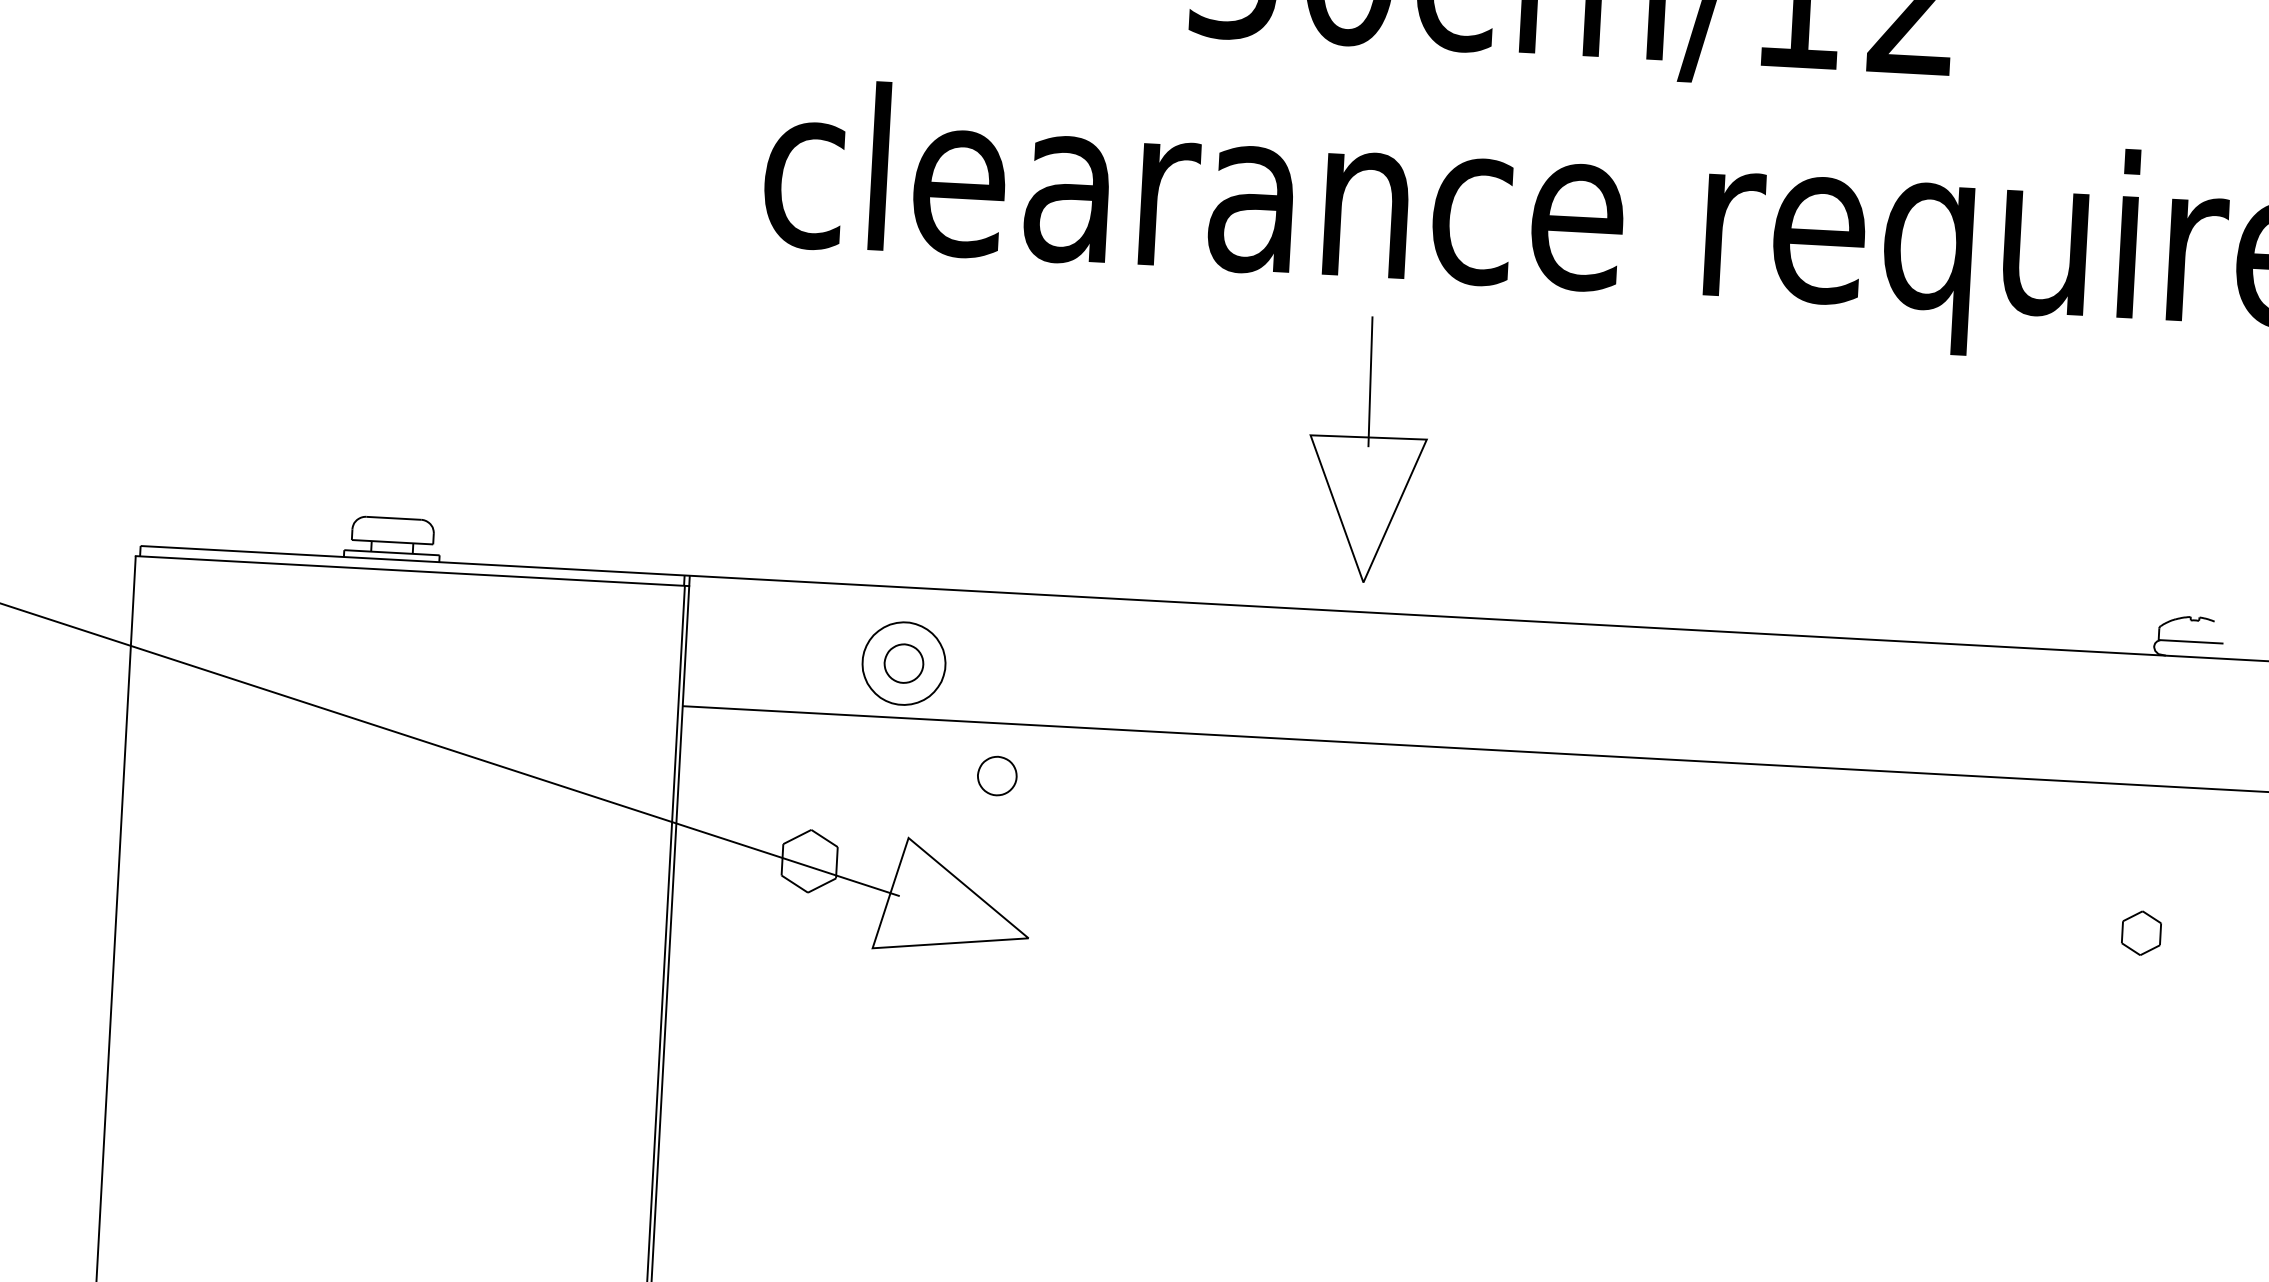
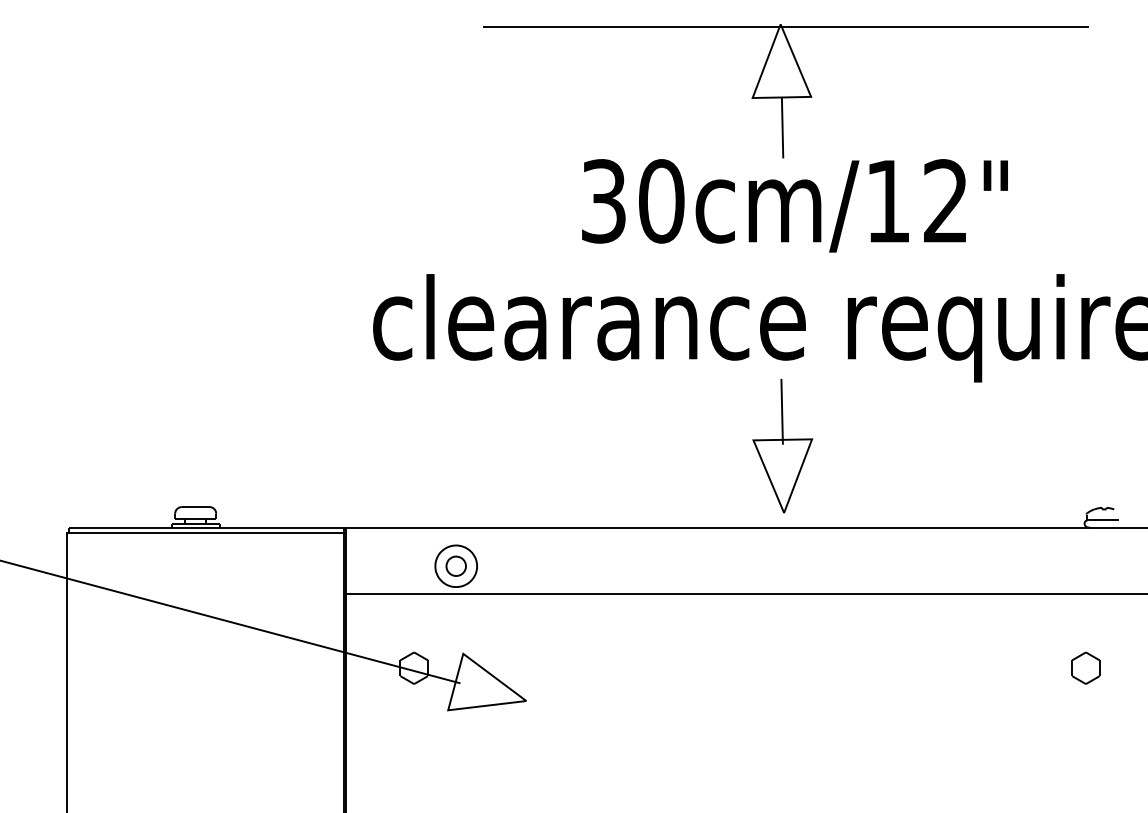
part: (1367, 448) -> (782, 445), moved
part: (995, 774) -> (505, 619), removed
part: (2140, 931) -> (1085, 667), size x1.43

